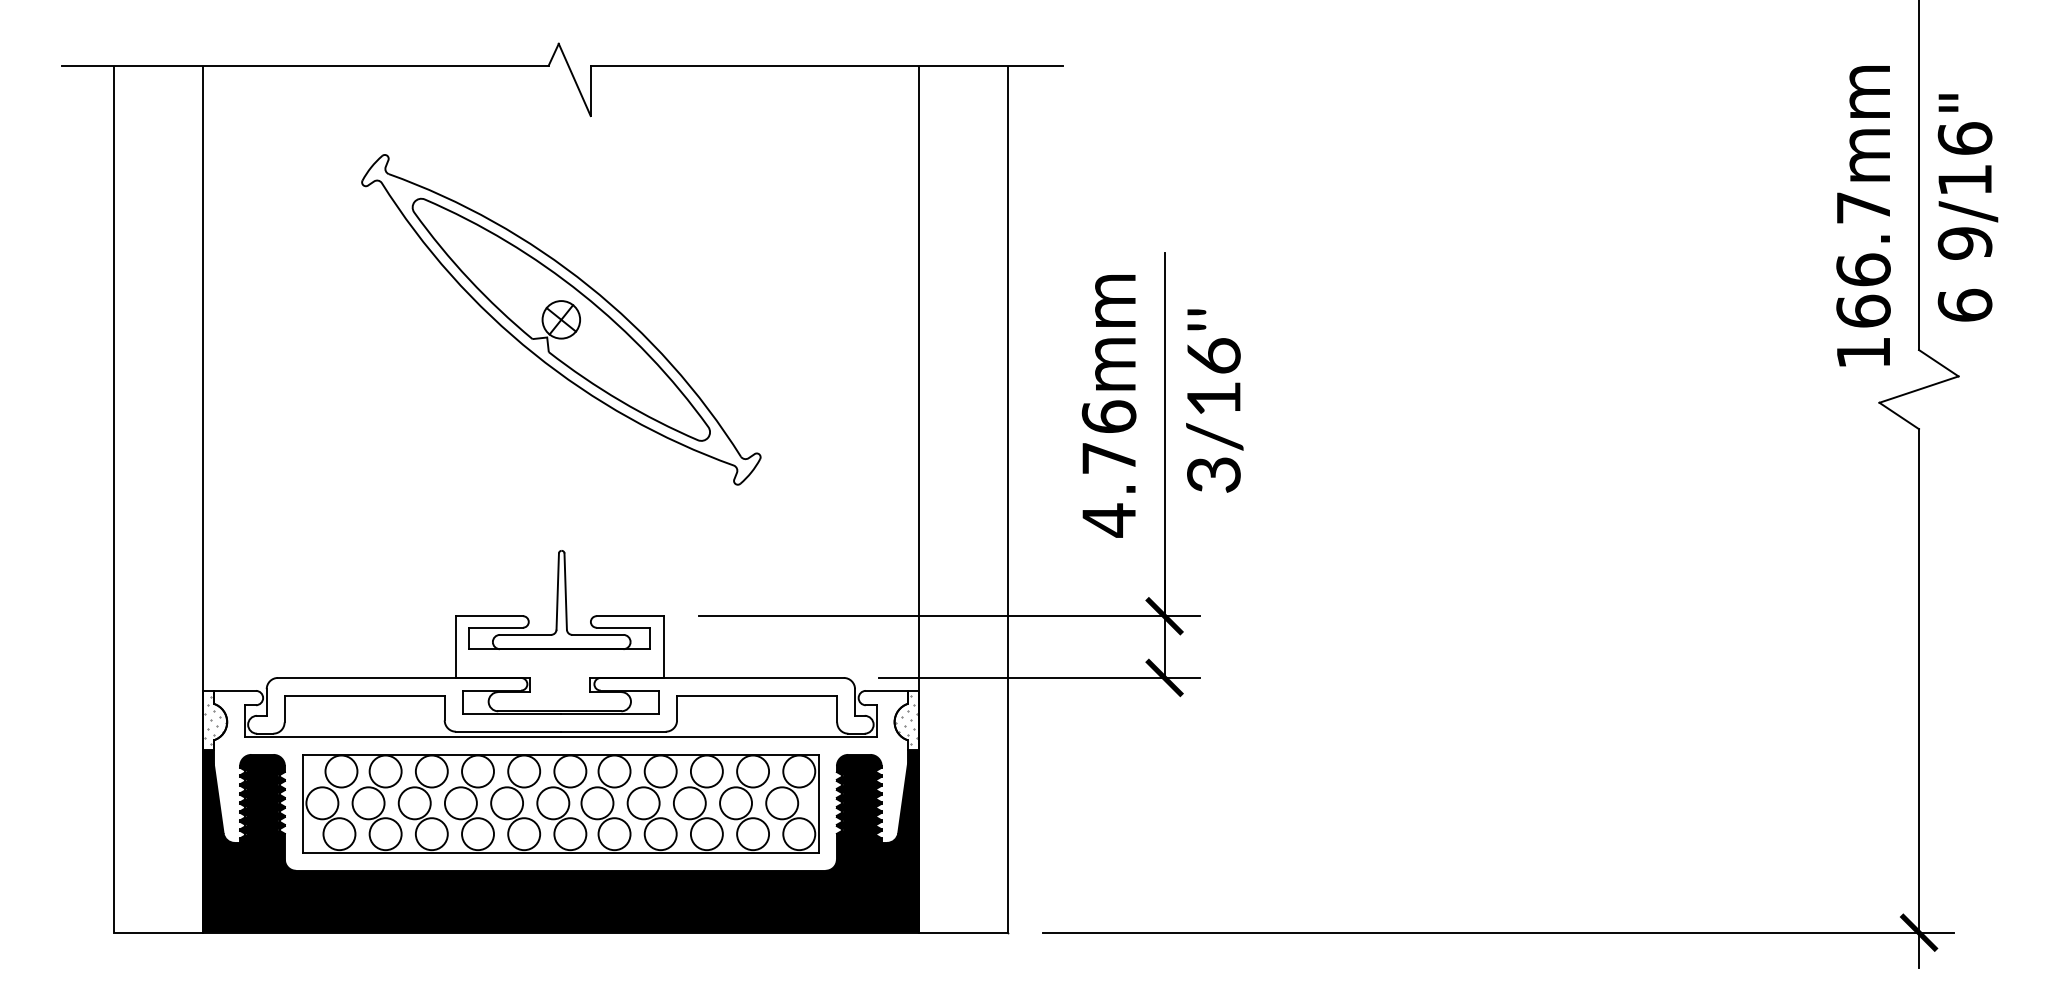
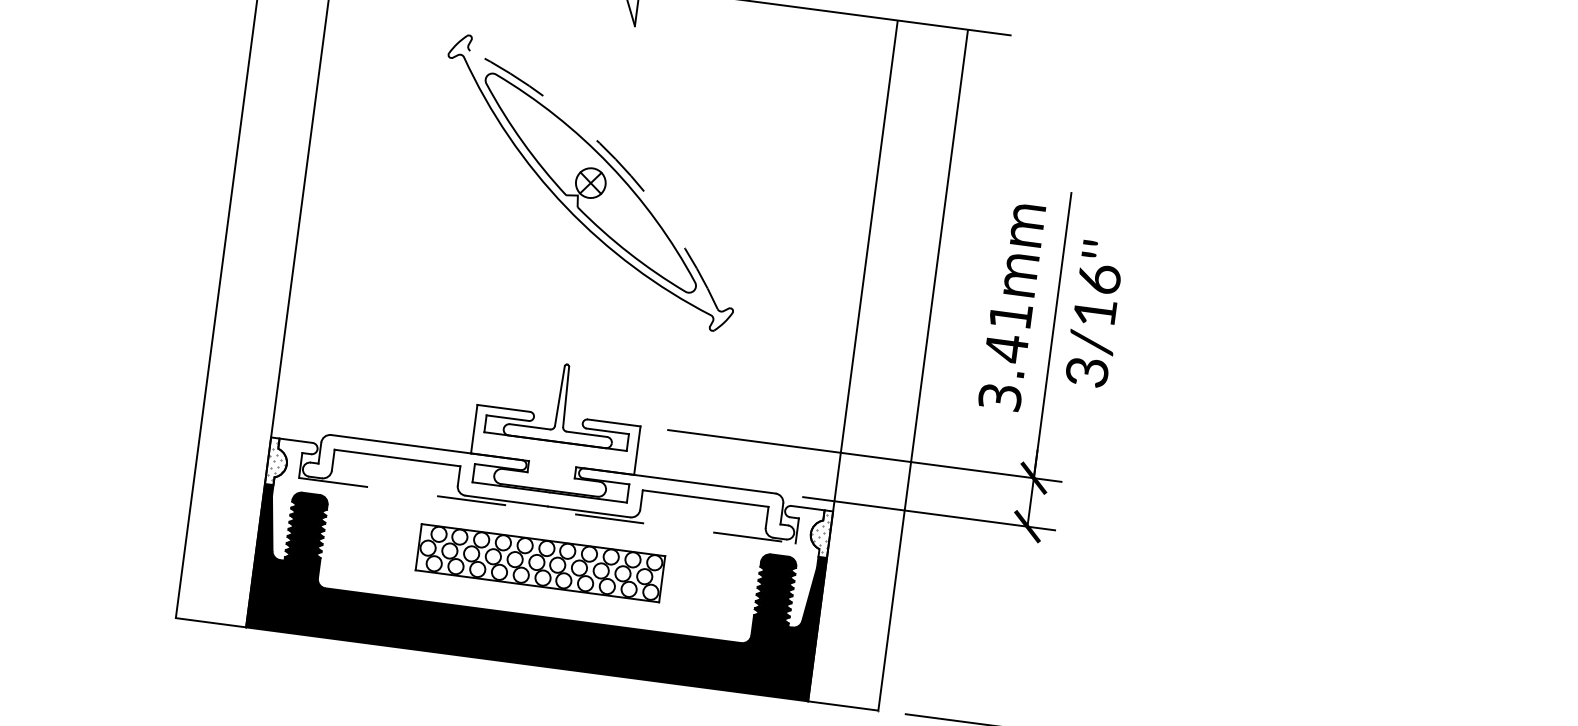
arc: (588, 285) -> (615, 158), solid -> dashed
text: (1108, 468) -> (1005, 356), 4.76mm -> 3.41mm
line: (561, 737) -> (547, 511), solid -> dashed
part: (560, 803) -> (540, 562), size x0.6

